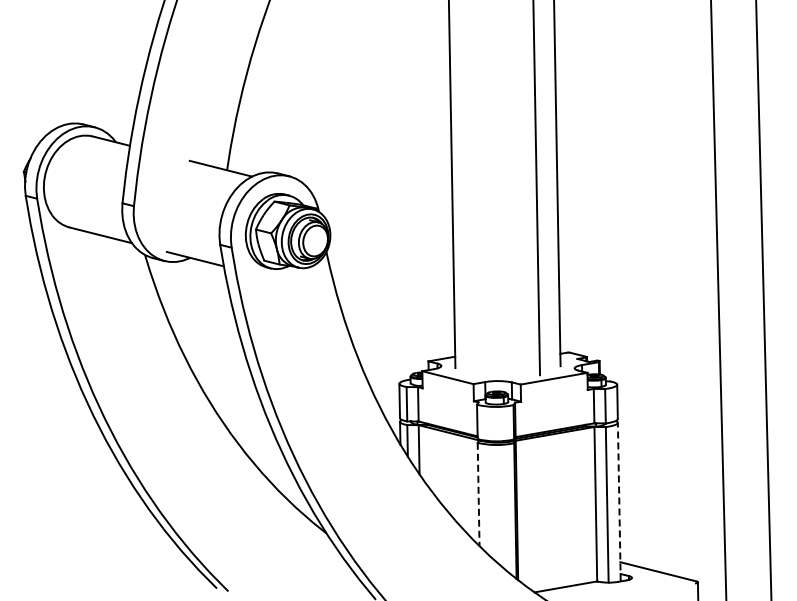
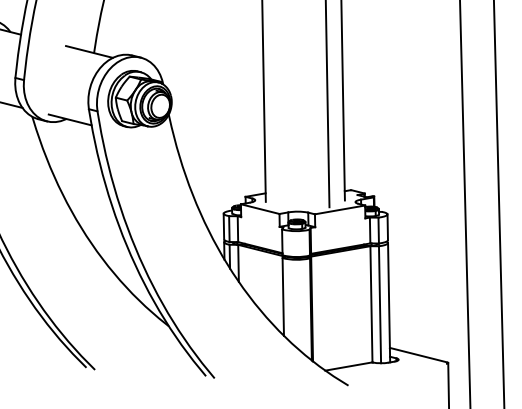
line: (478, 494) -> (283, 296), dashed -> solid
line: (619, 501) -> (389, 302), dashed -> solid

